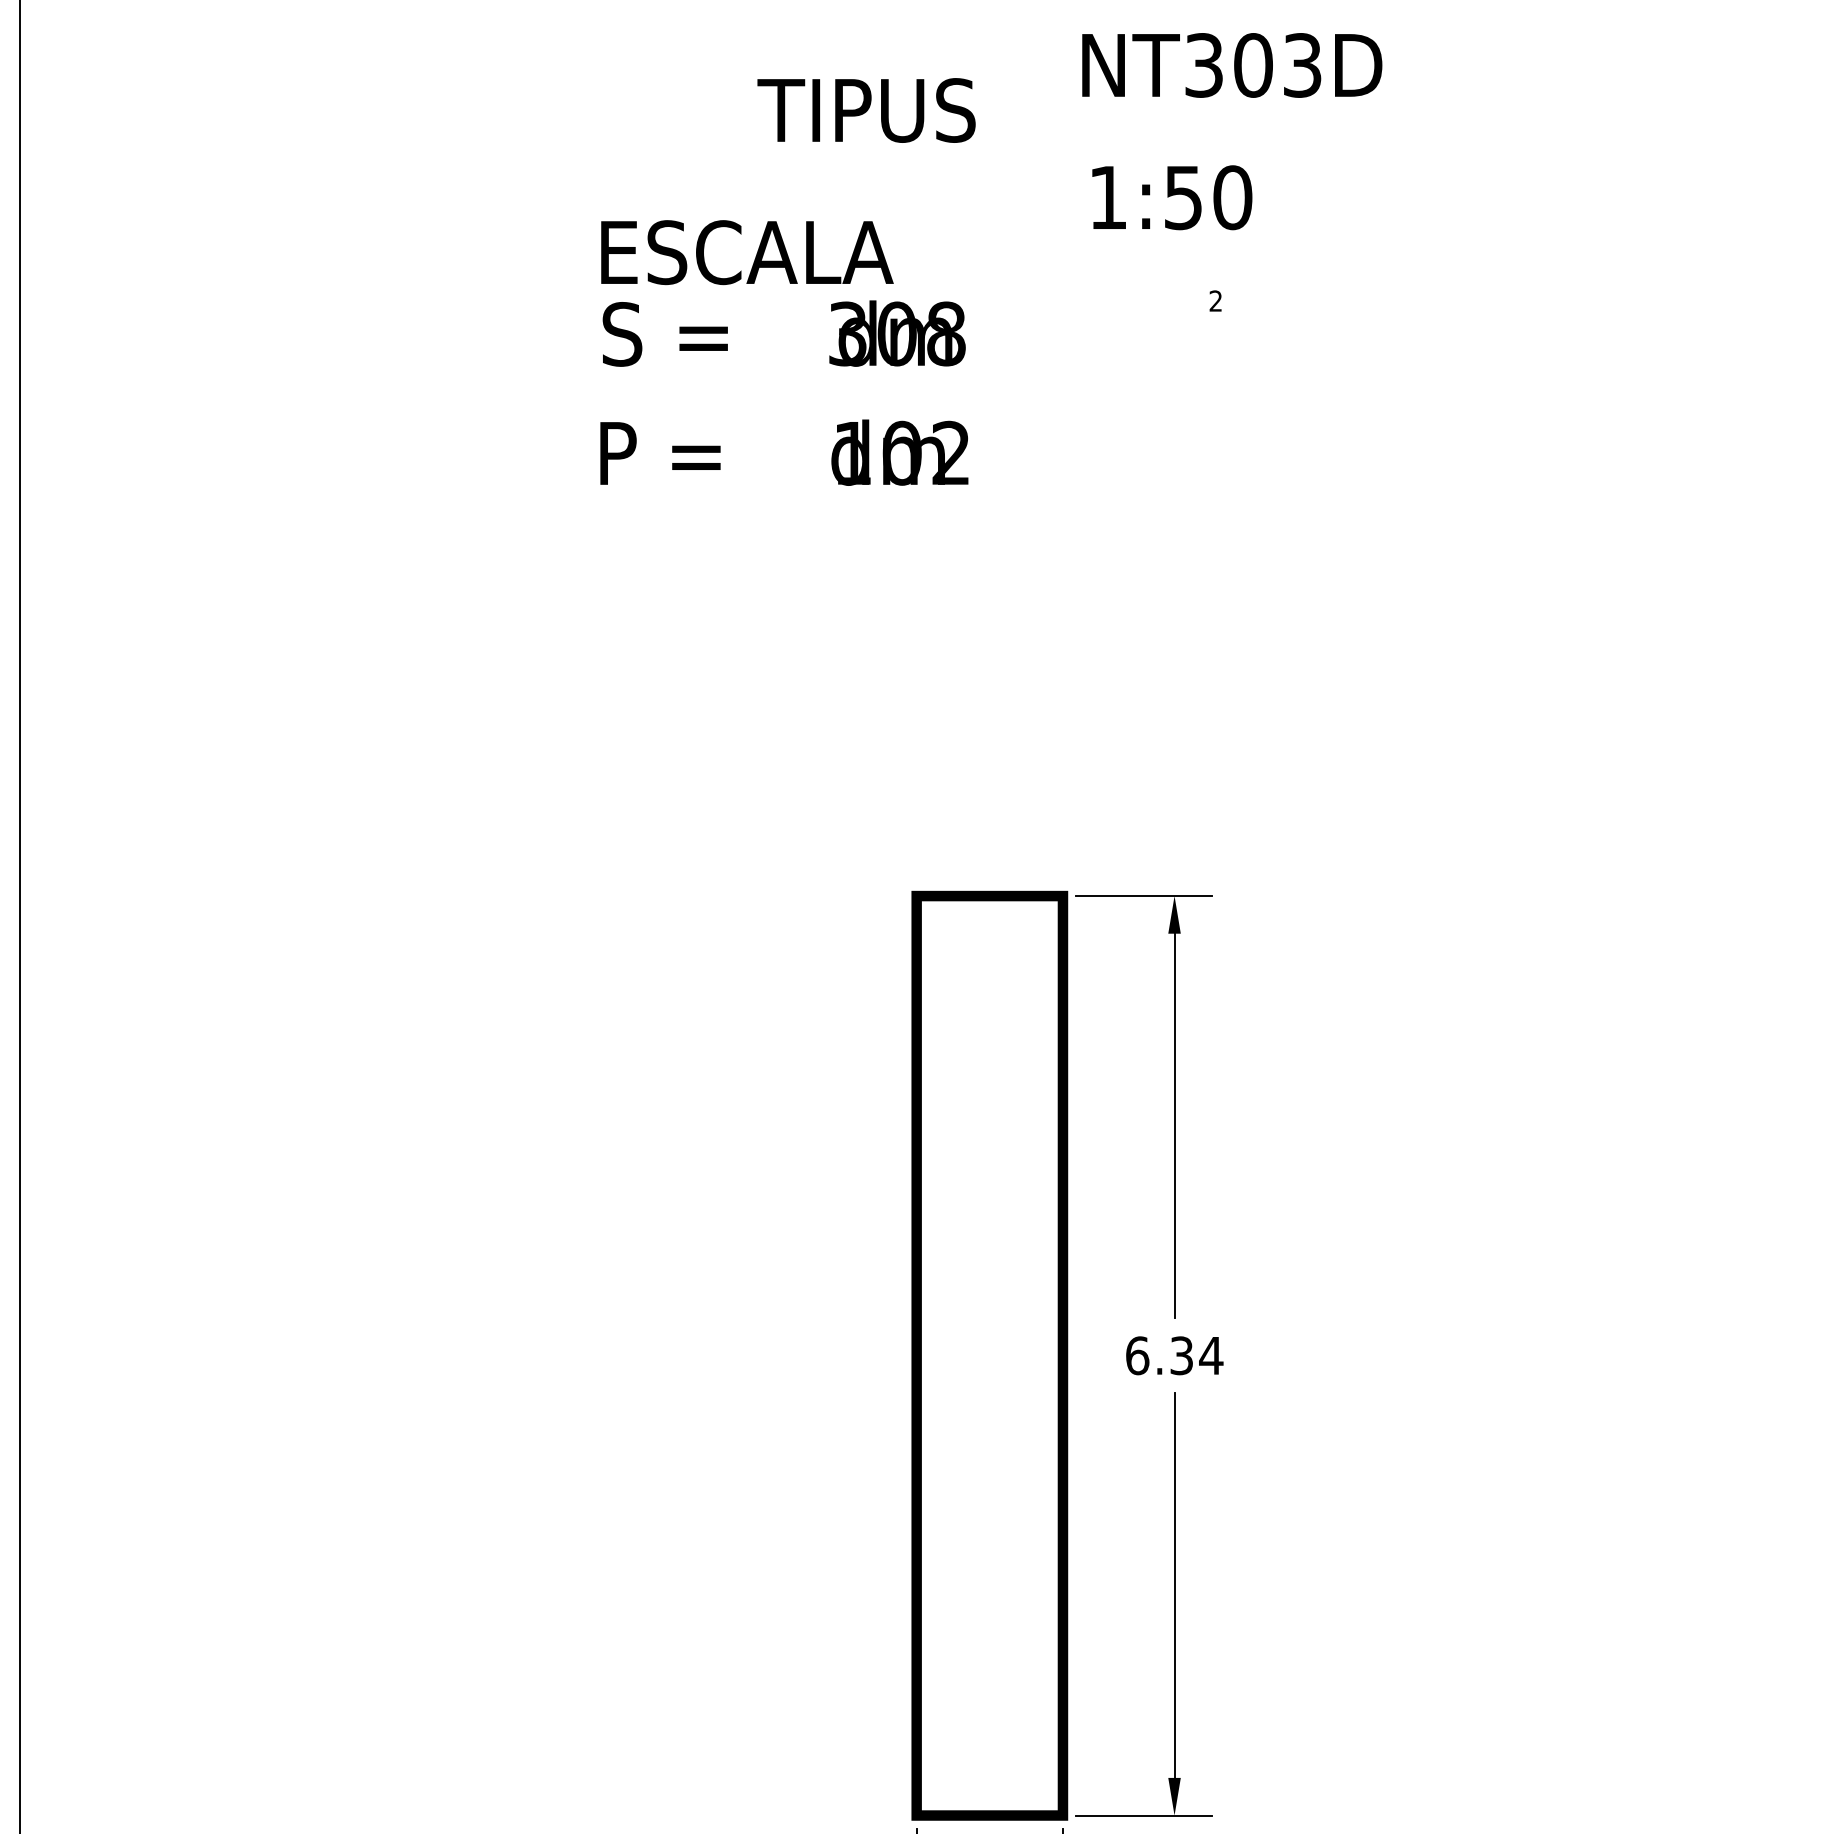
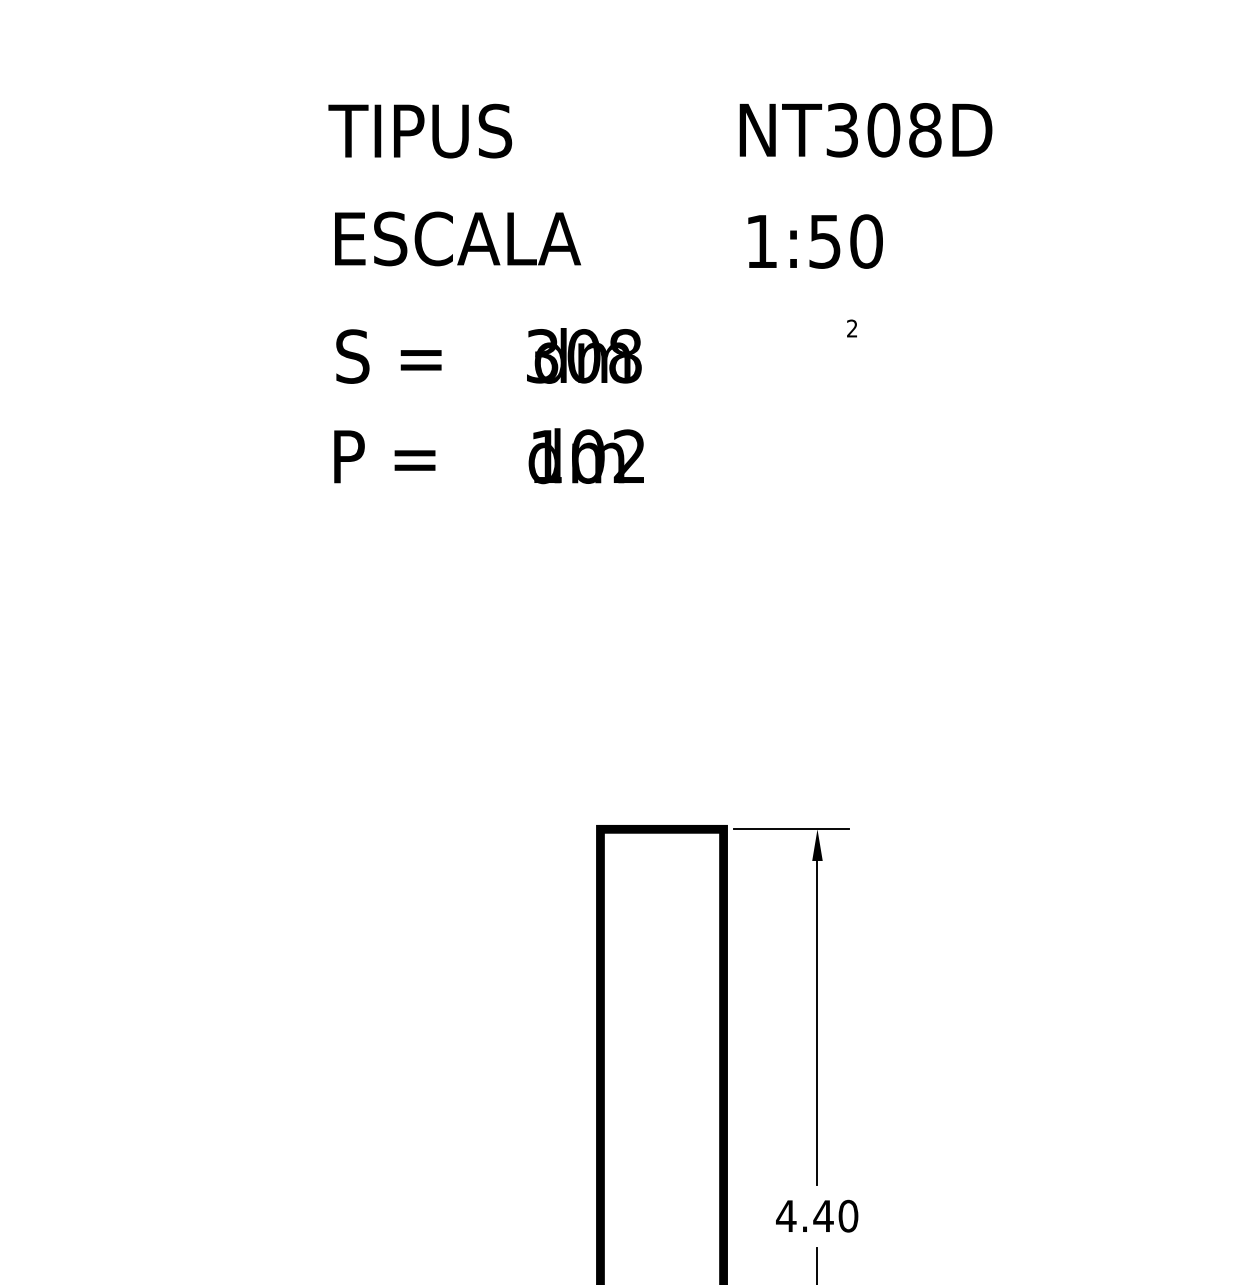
text: (1302, 65) -> (925, 130), NT303D -> NT308D
text: (866, 110) -> (420, 131), moved
text: (747, 252) -> (458, 238), moved
text: (1174, 1355) -> (817, 1215), 6.34 -> 4.40

